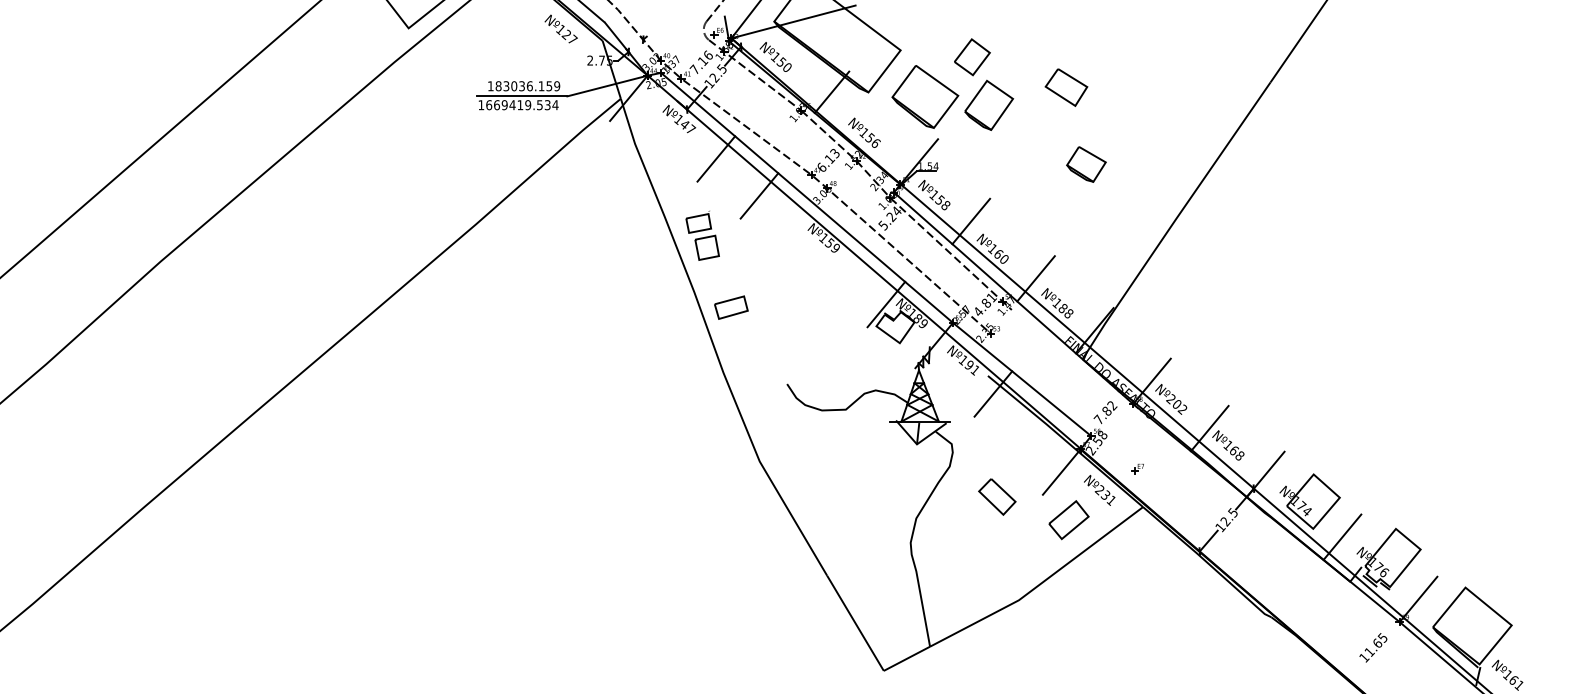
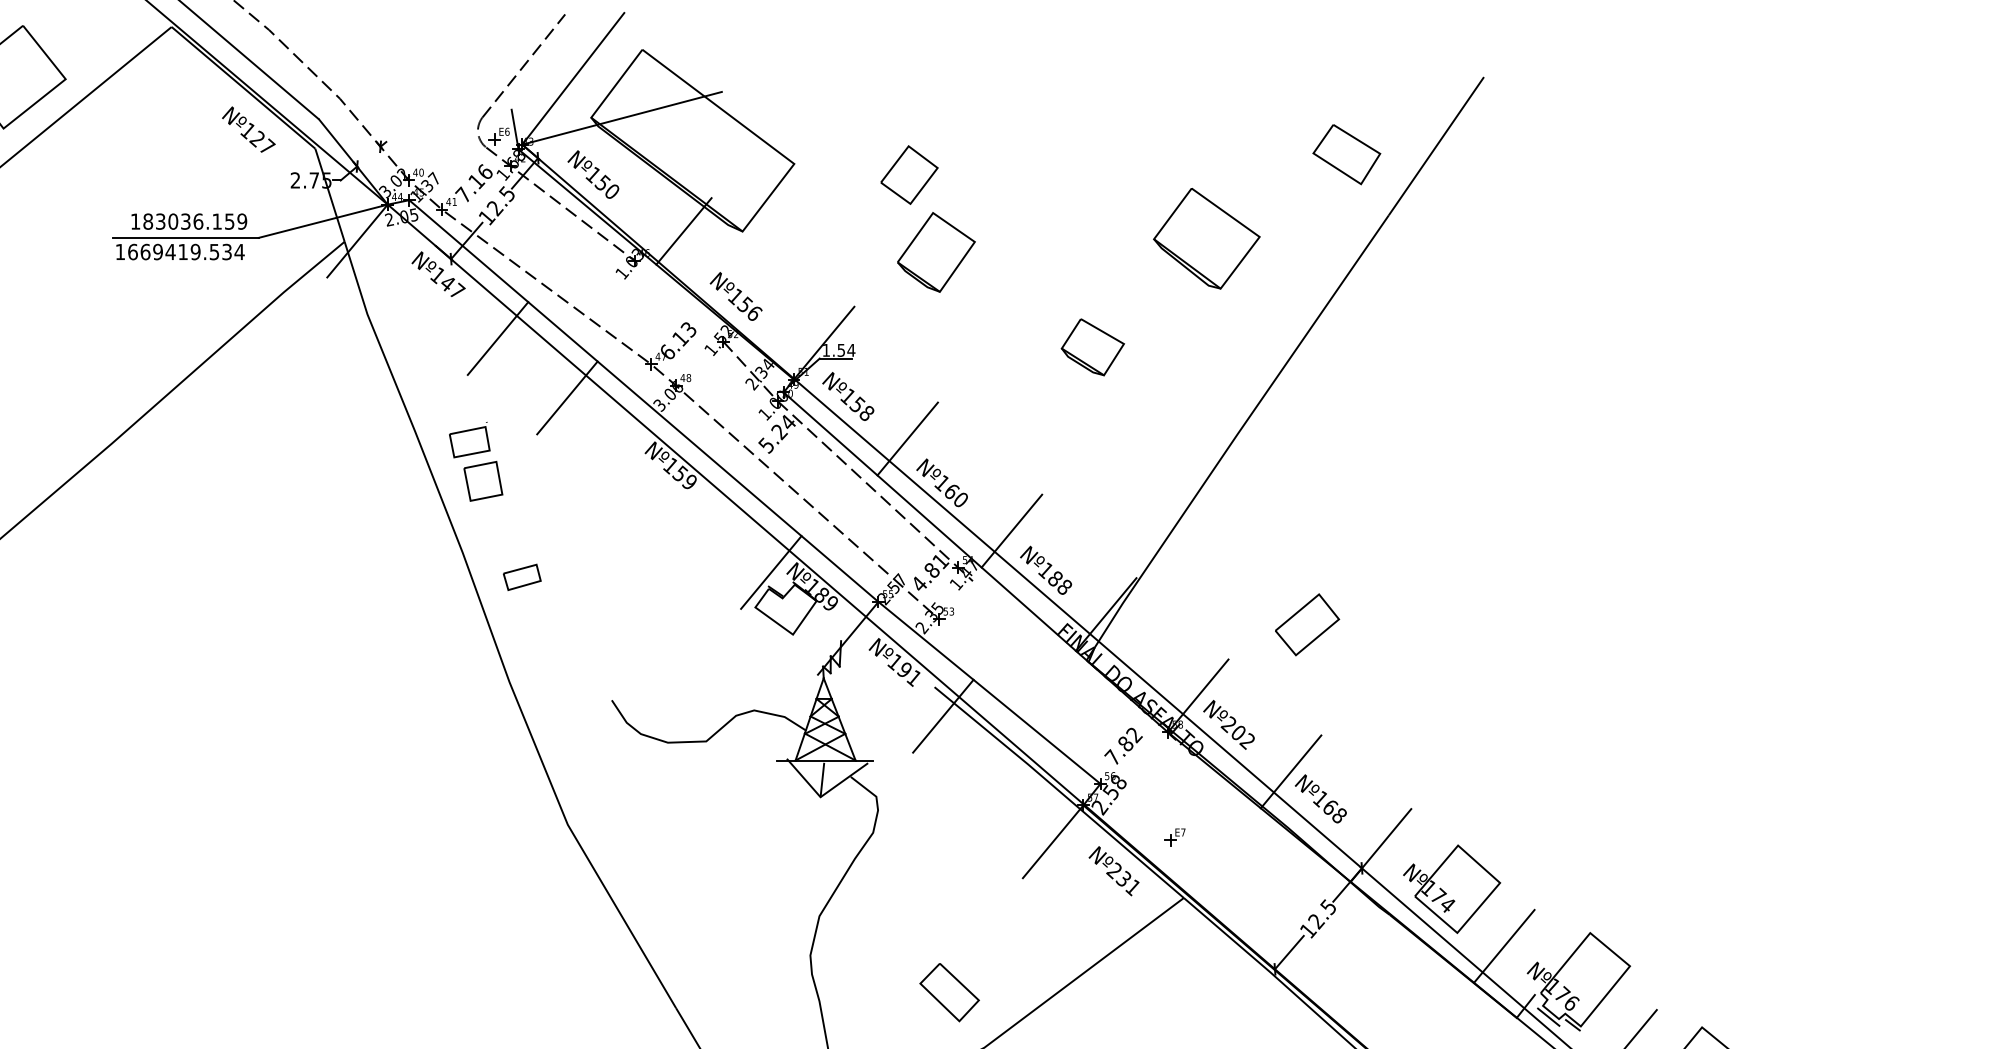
part: (1066, 87) -> (1346, 154), moved
part: (925, 96) -> (1207, 238), moved
line: (828, 135) -> (678, 300), removed
part: (731, 307) -> (522, 577), size x0.7
part: (997, 496) -> (949, 991), moved
part: (1068, 520) -> (1306, 625), moved

